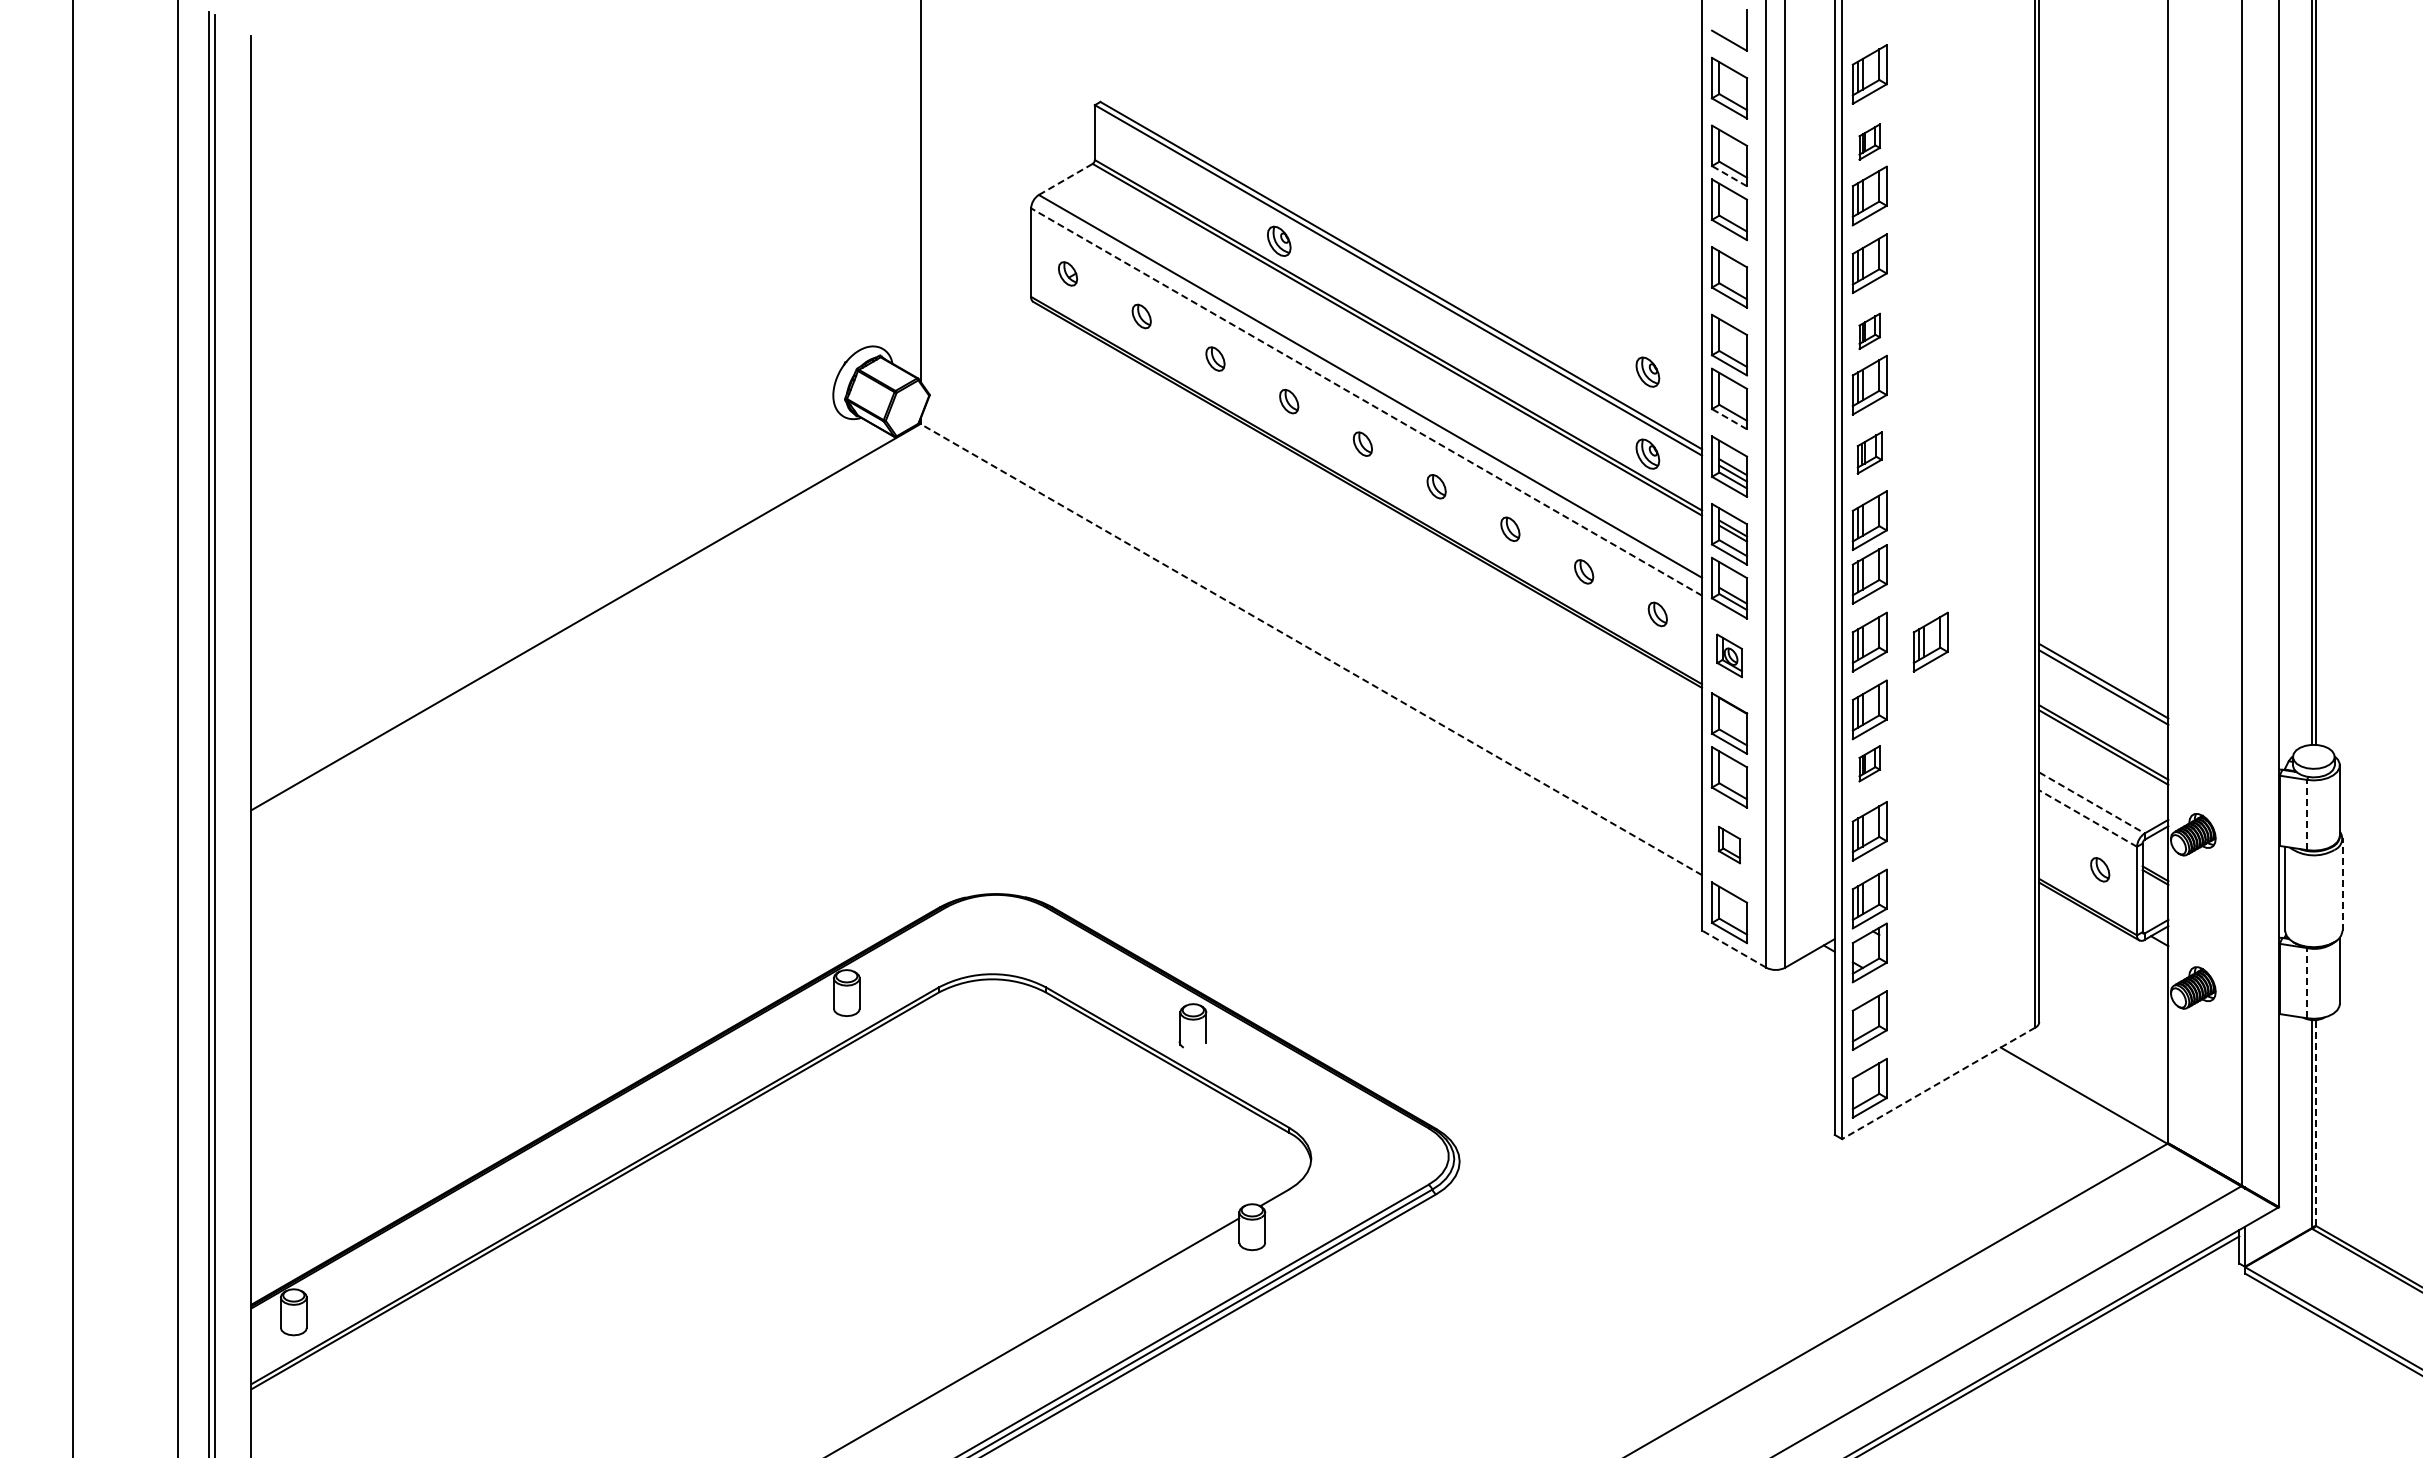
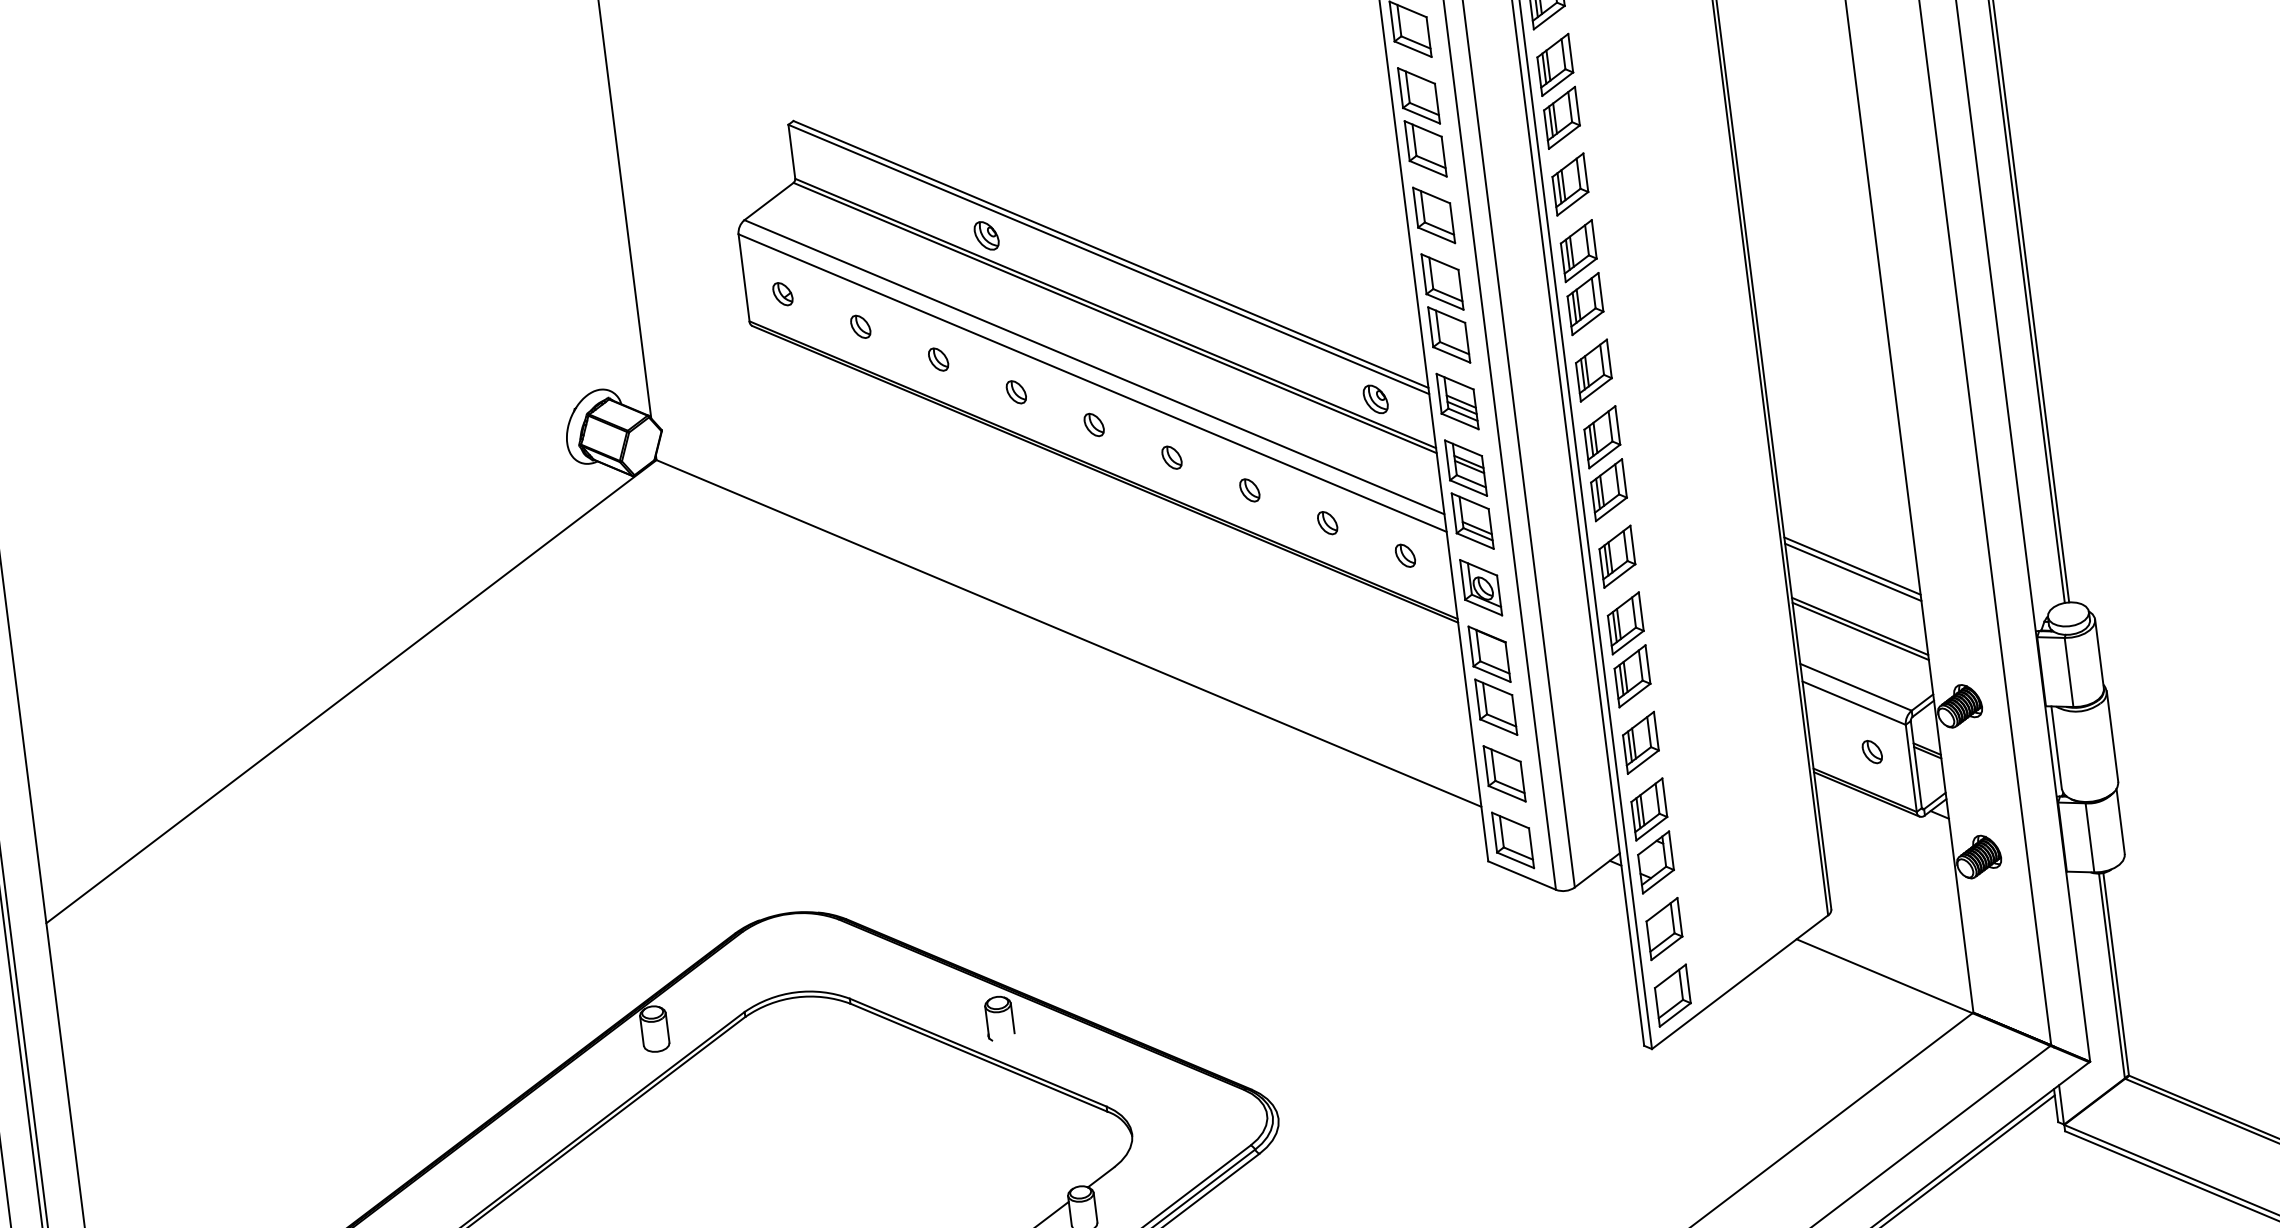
part: (1869, 141) -> (1554, 64), size x1.67
line: (1729, 175) -> (1421, 115), dashed -> solid
line: (1066, 179) -> (769, 201), dashed -> solid
part: (1869, 331) -> (1578, 251), size x1.67
part: (1647, 371) -> (1365, 318), removed
line: (1366, 401) -> (1092, 382), dashed -> solid
line: (1729, 418) -> (1451, 354), dashed -> solid
part: (1869, 452) -> (1593, 370), size x1.43
part: (1930, 641) -> (1677, 548), removed
line: (1310, 649) -> (1068, 633), dashed -> solid
part: (1729, 655) -> (1481, 587), size x1.43
part: (1869, 763) -> (1632, 676), size x1.67
line: (2092, 802) -> (1856, 686), dashed -> solid
line: (2307, 814) -> (2069, 671), dashed -> solid
line: (2087, 818) -> (1853, 703), dashed -> solid
part: (1729, 844) -> (1504, 773), size x1.67
line: (2342, 884) -> (2112, 736), dashed -> solid
line: (1733, 948) -> (1521, 875), dashed -> solid
line: (2307, 982) -> (2090, 837), dashed -> solid
line: (1938, 1083) -> (1739, 982), dashed -> solid
line: (2316, 1123) -> (2116, 974), dashed -> solid

